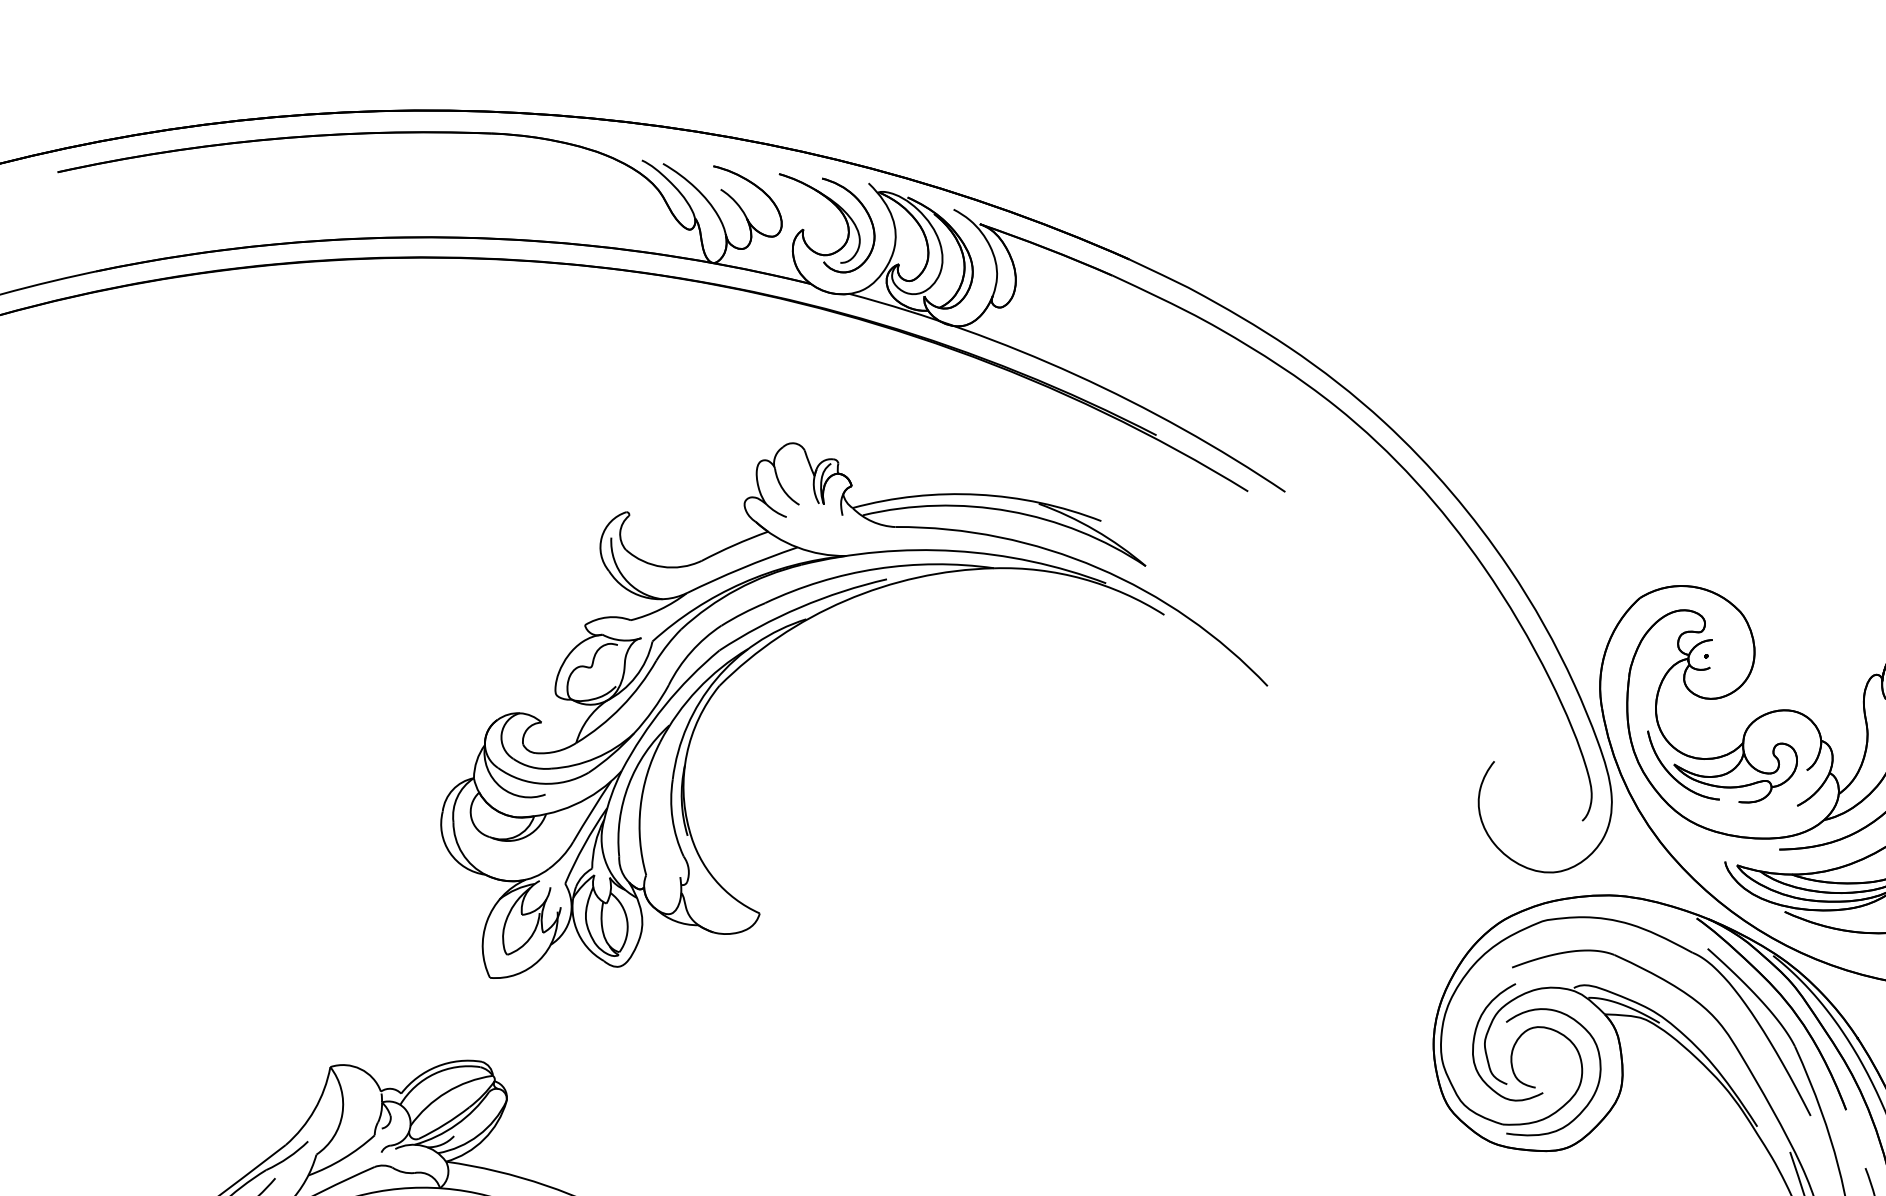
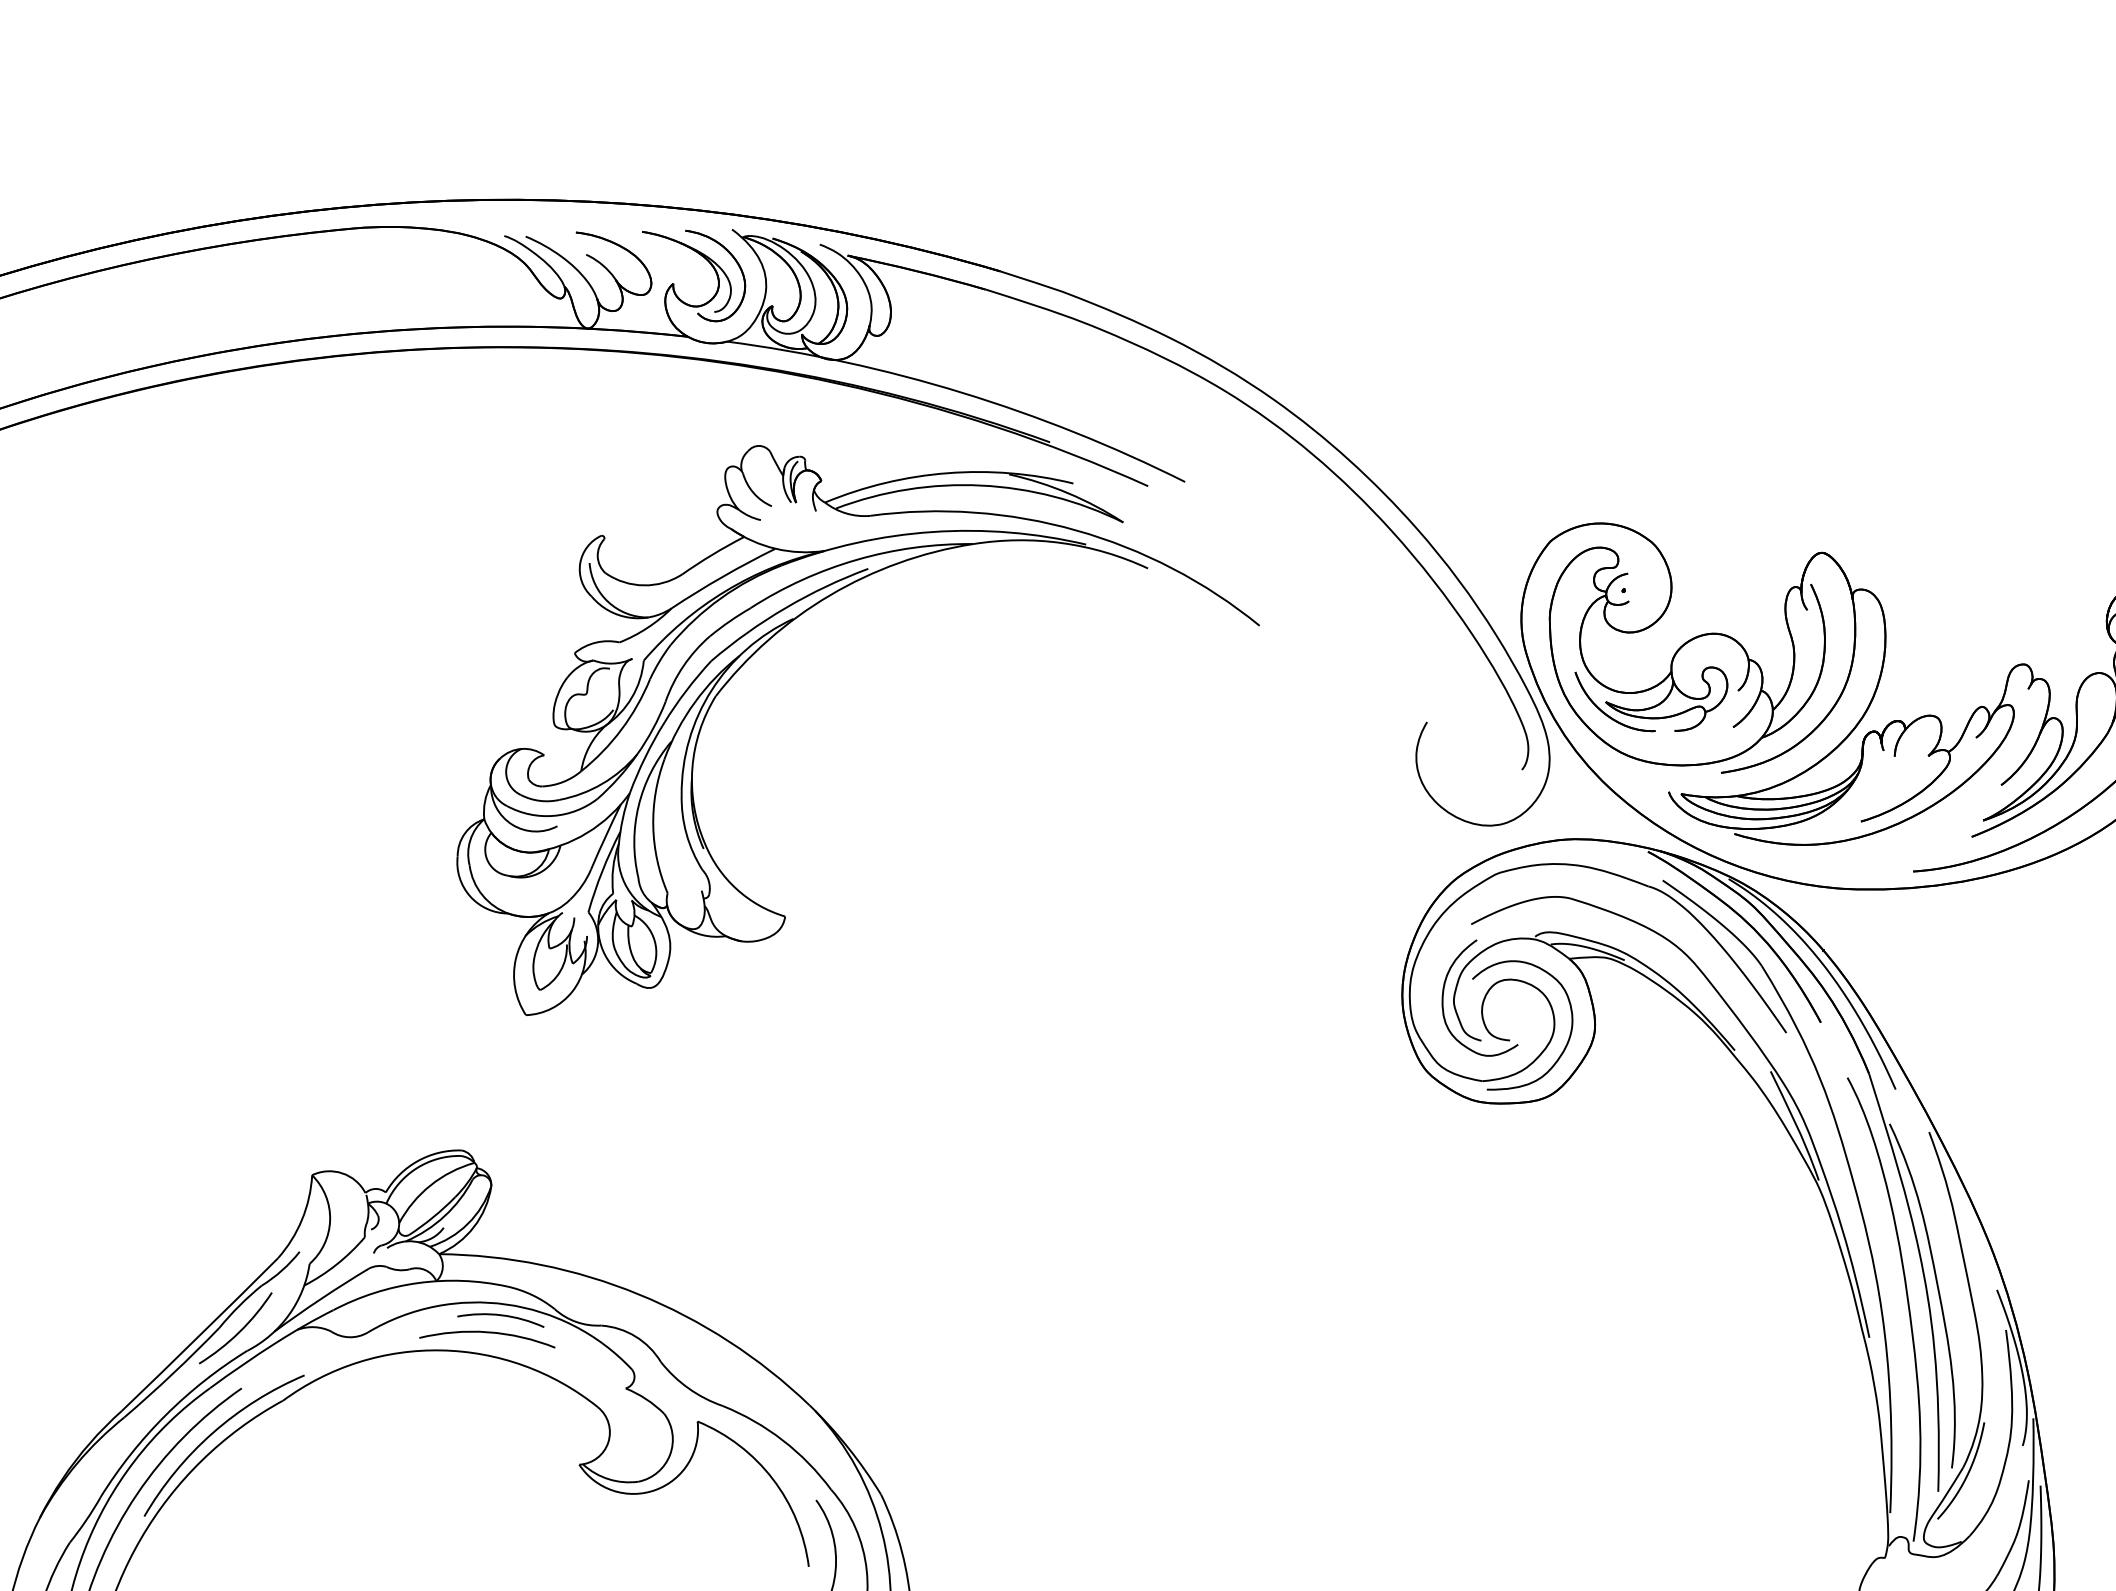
part: (785, 634) -> (774, 636), moved

